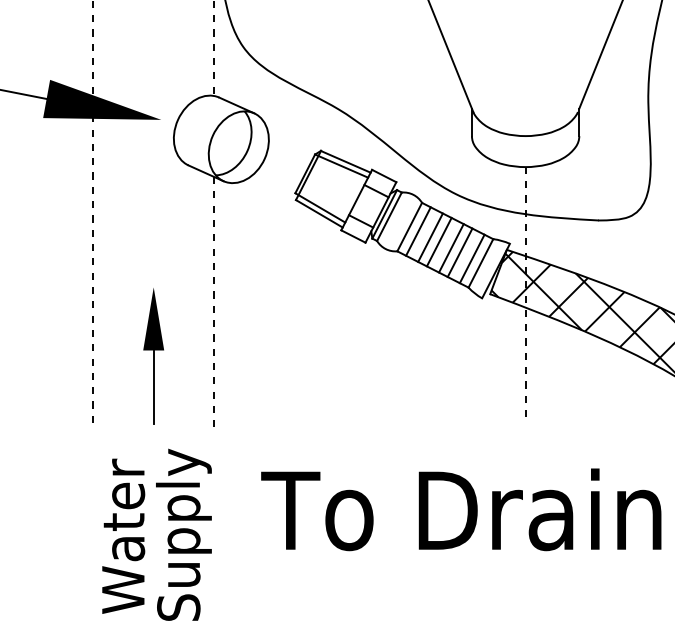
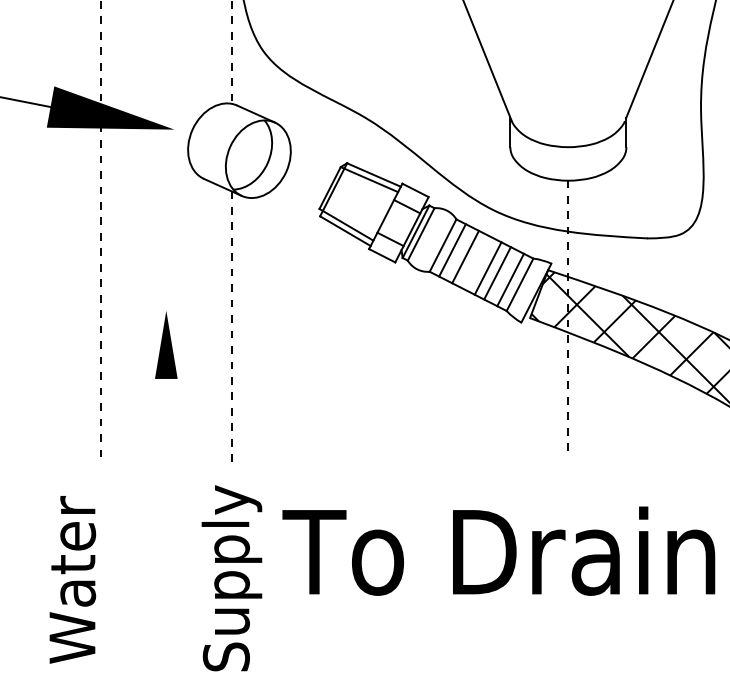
line: (438, 241) -> (474, 261), removed
line: (153, 387) -> (166, 418), removed
text: (123, 535) -> (72, 579), moved
text: (183, 535) -> (231, 578), moved

